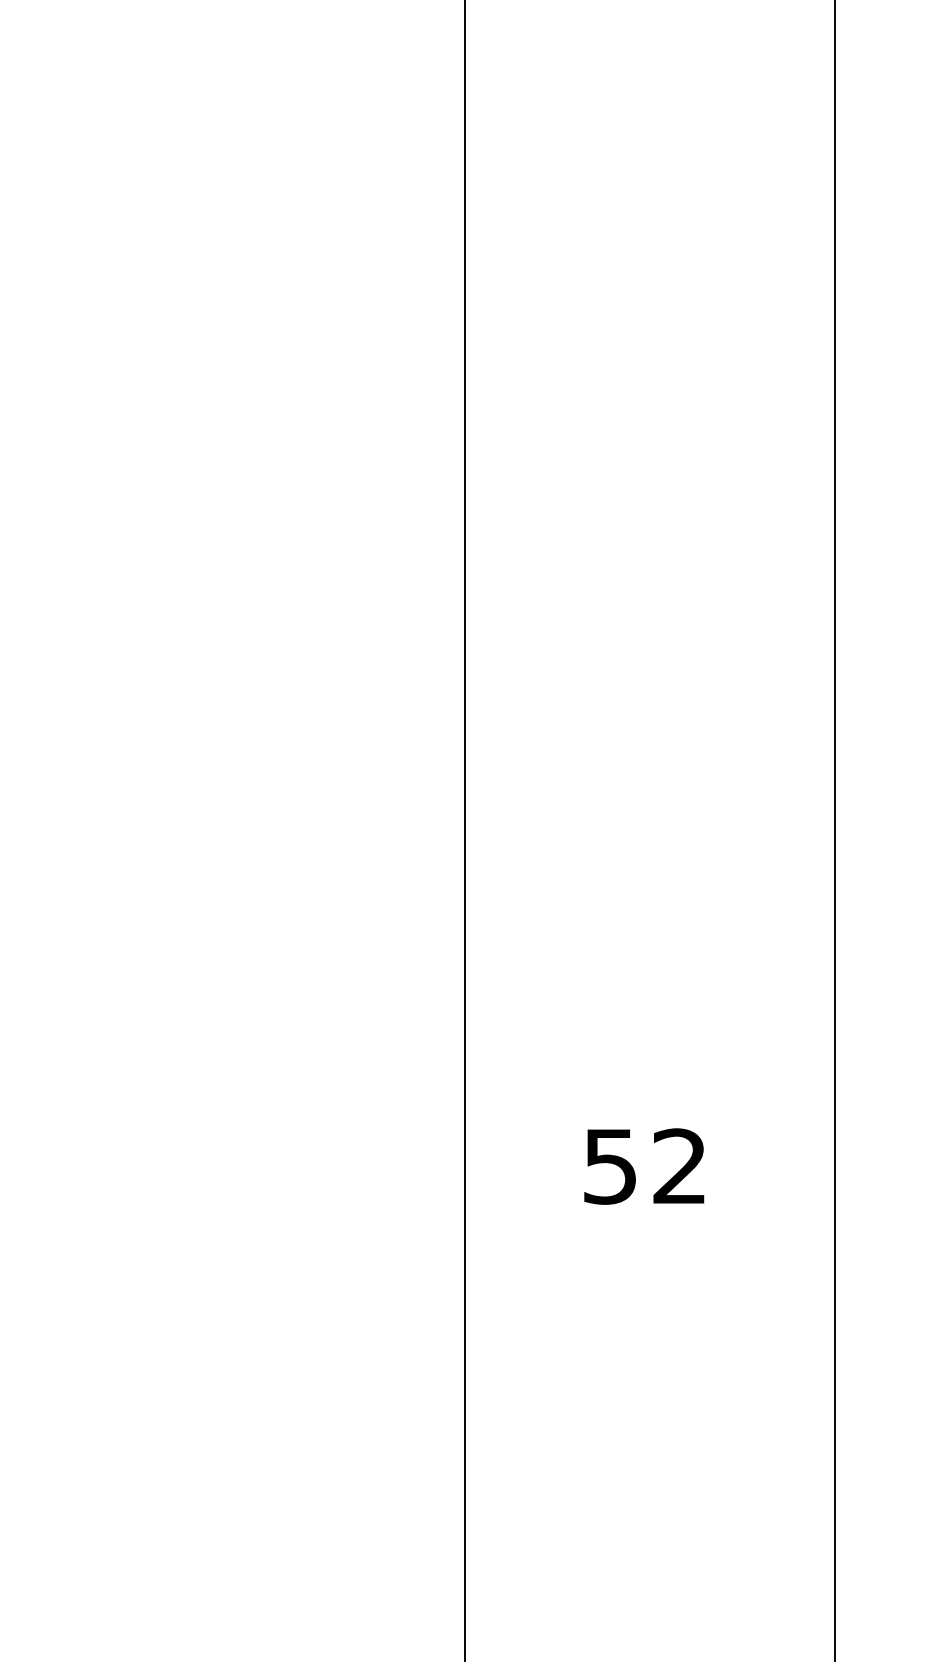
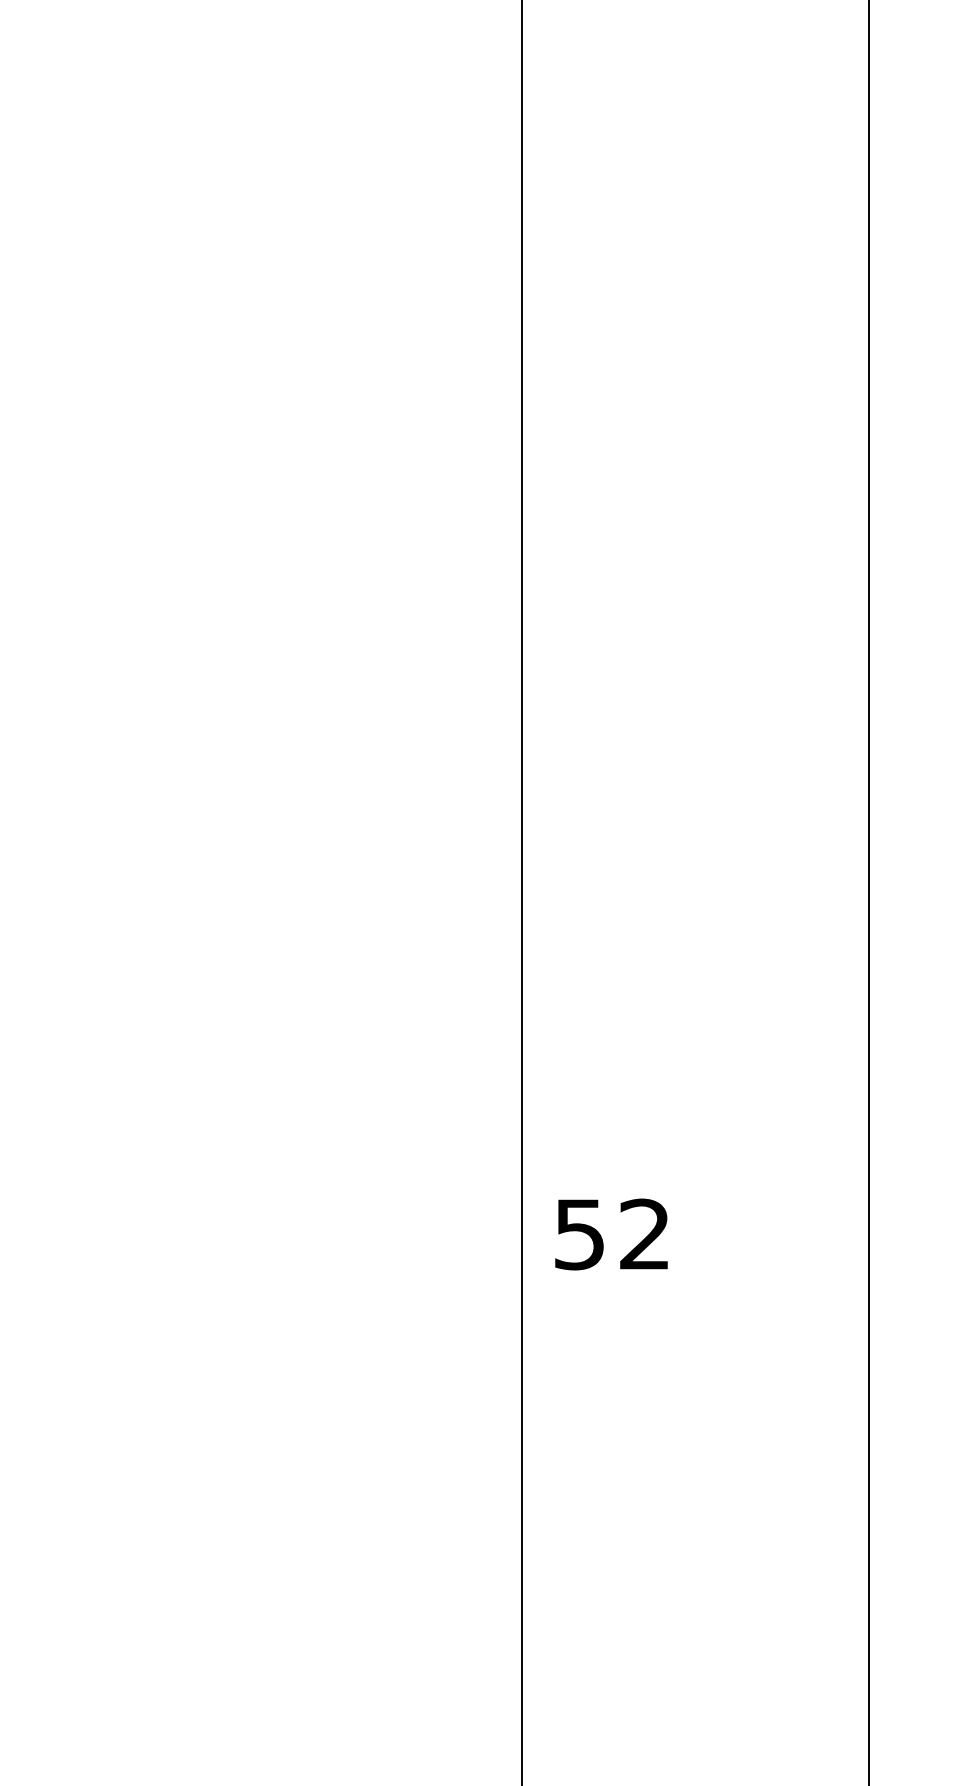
text: (644, 1166) -> (611, 1234), moved

